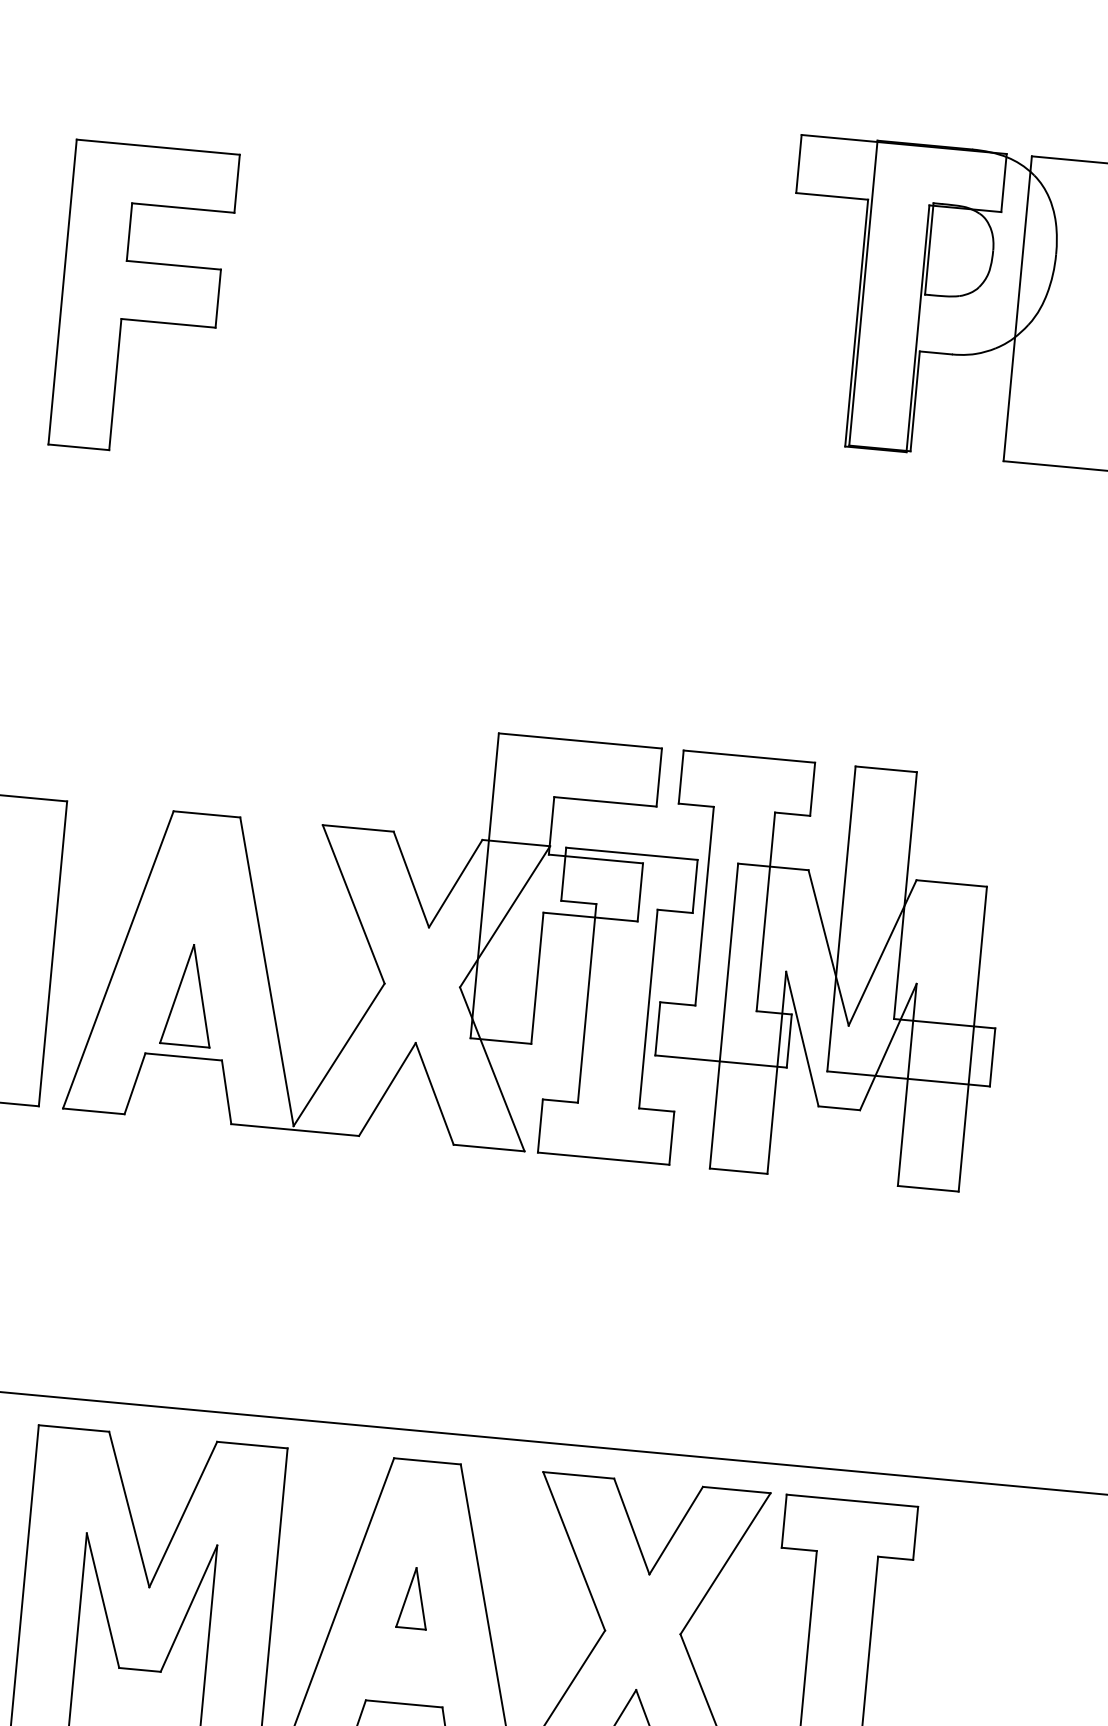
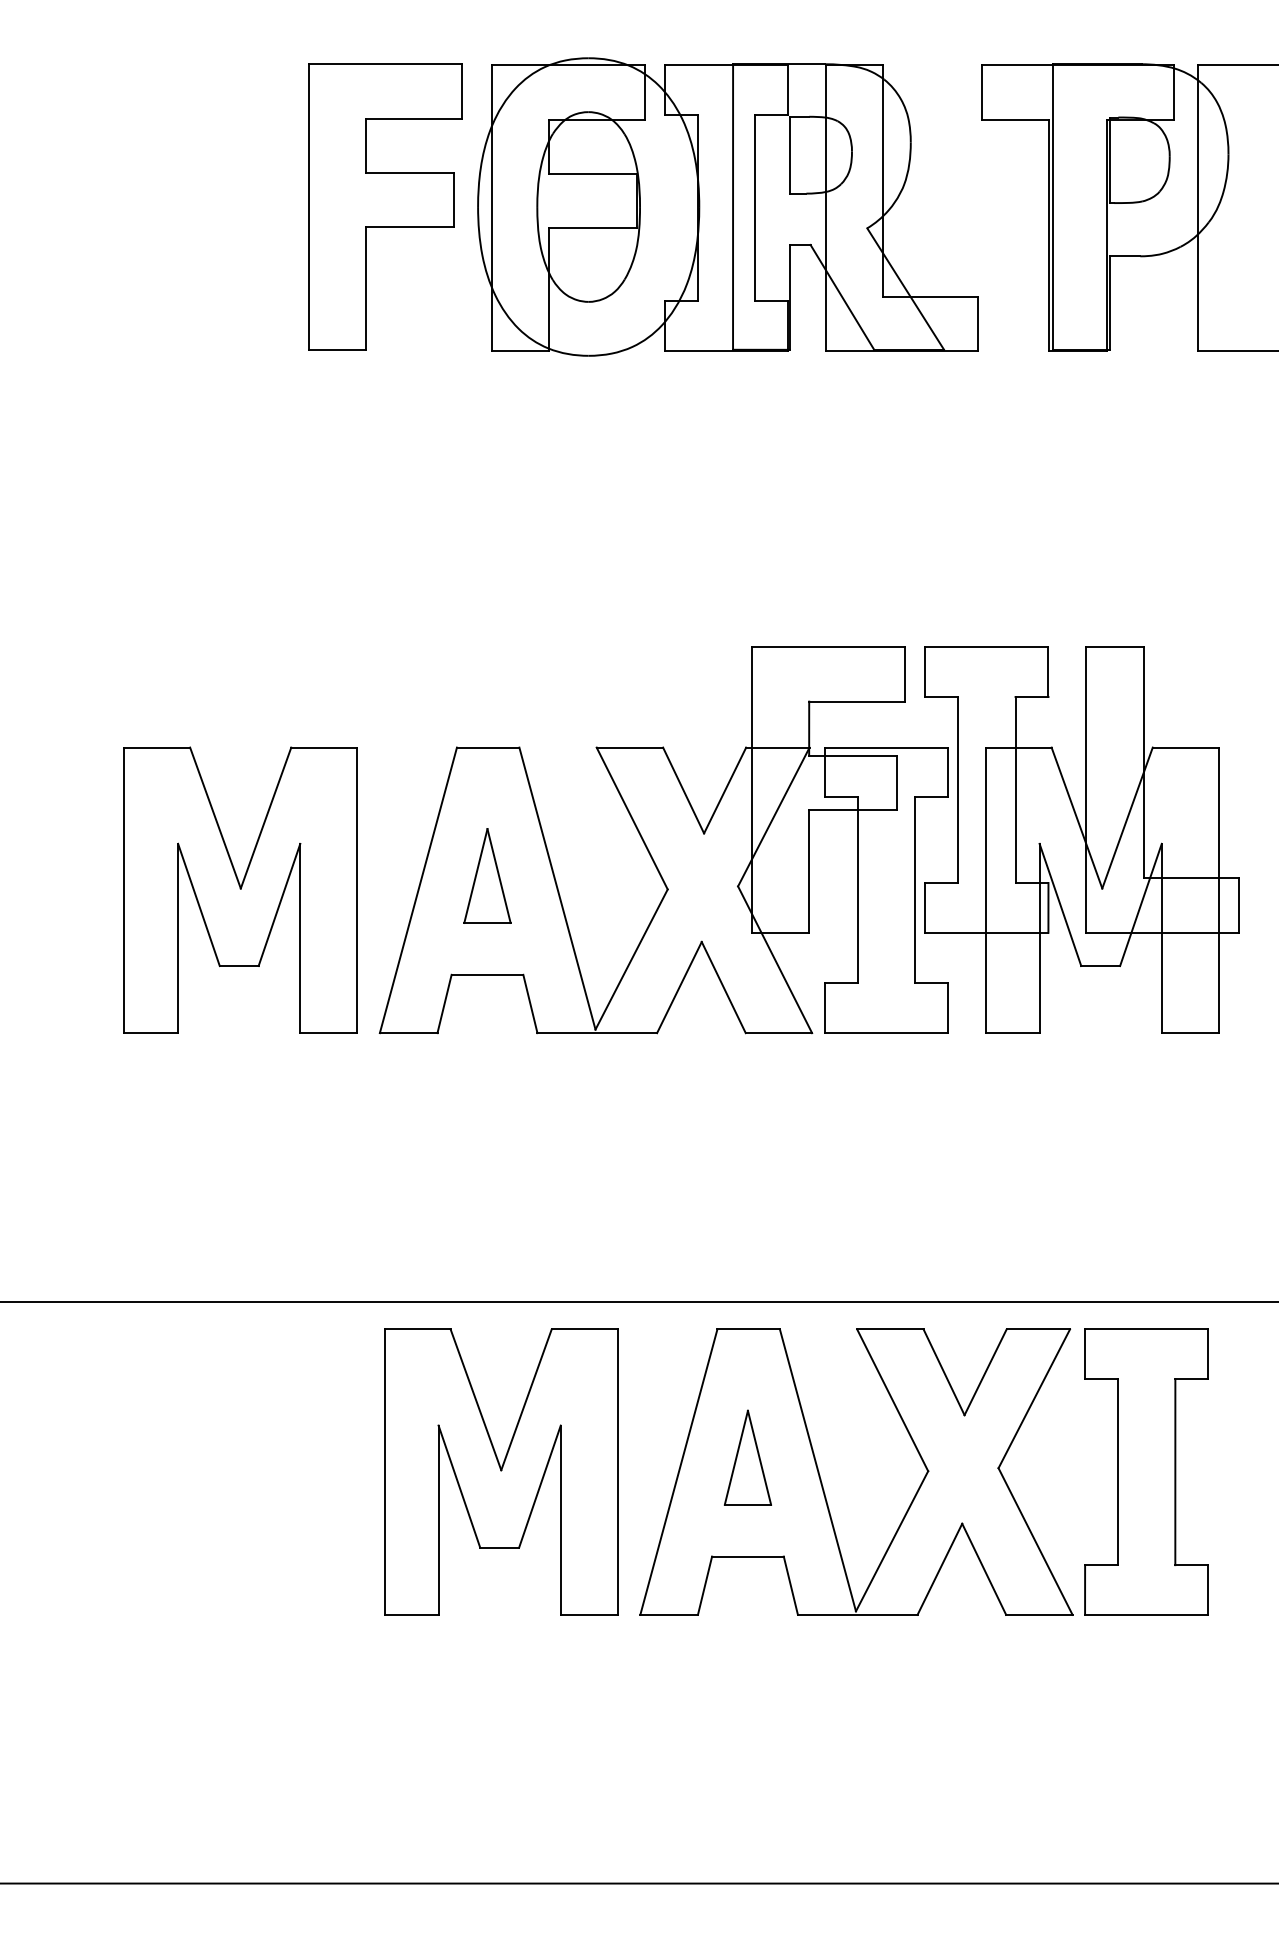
part: (516, 260) -> (727, 206), added
part: (144, 299) -> (385, 206), moved
part: (189, 994) -> (487, 875), moved
part: (413, 1598) -> (747, 1457), size x1.67

